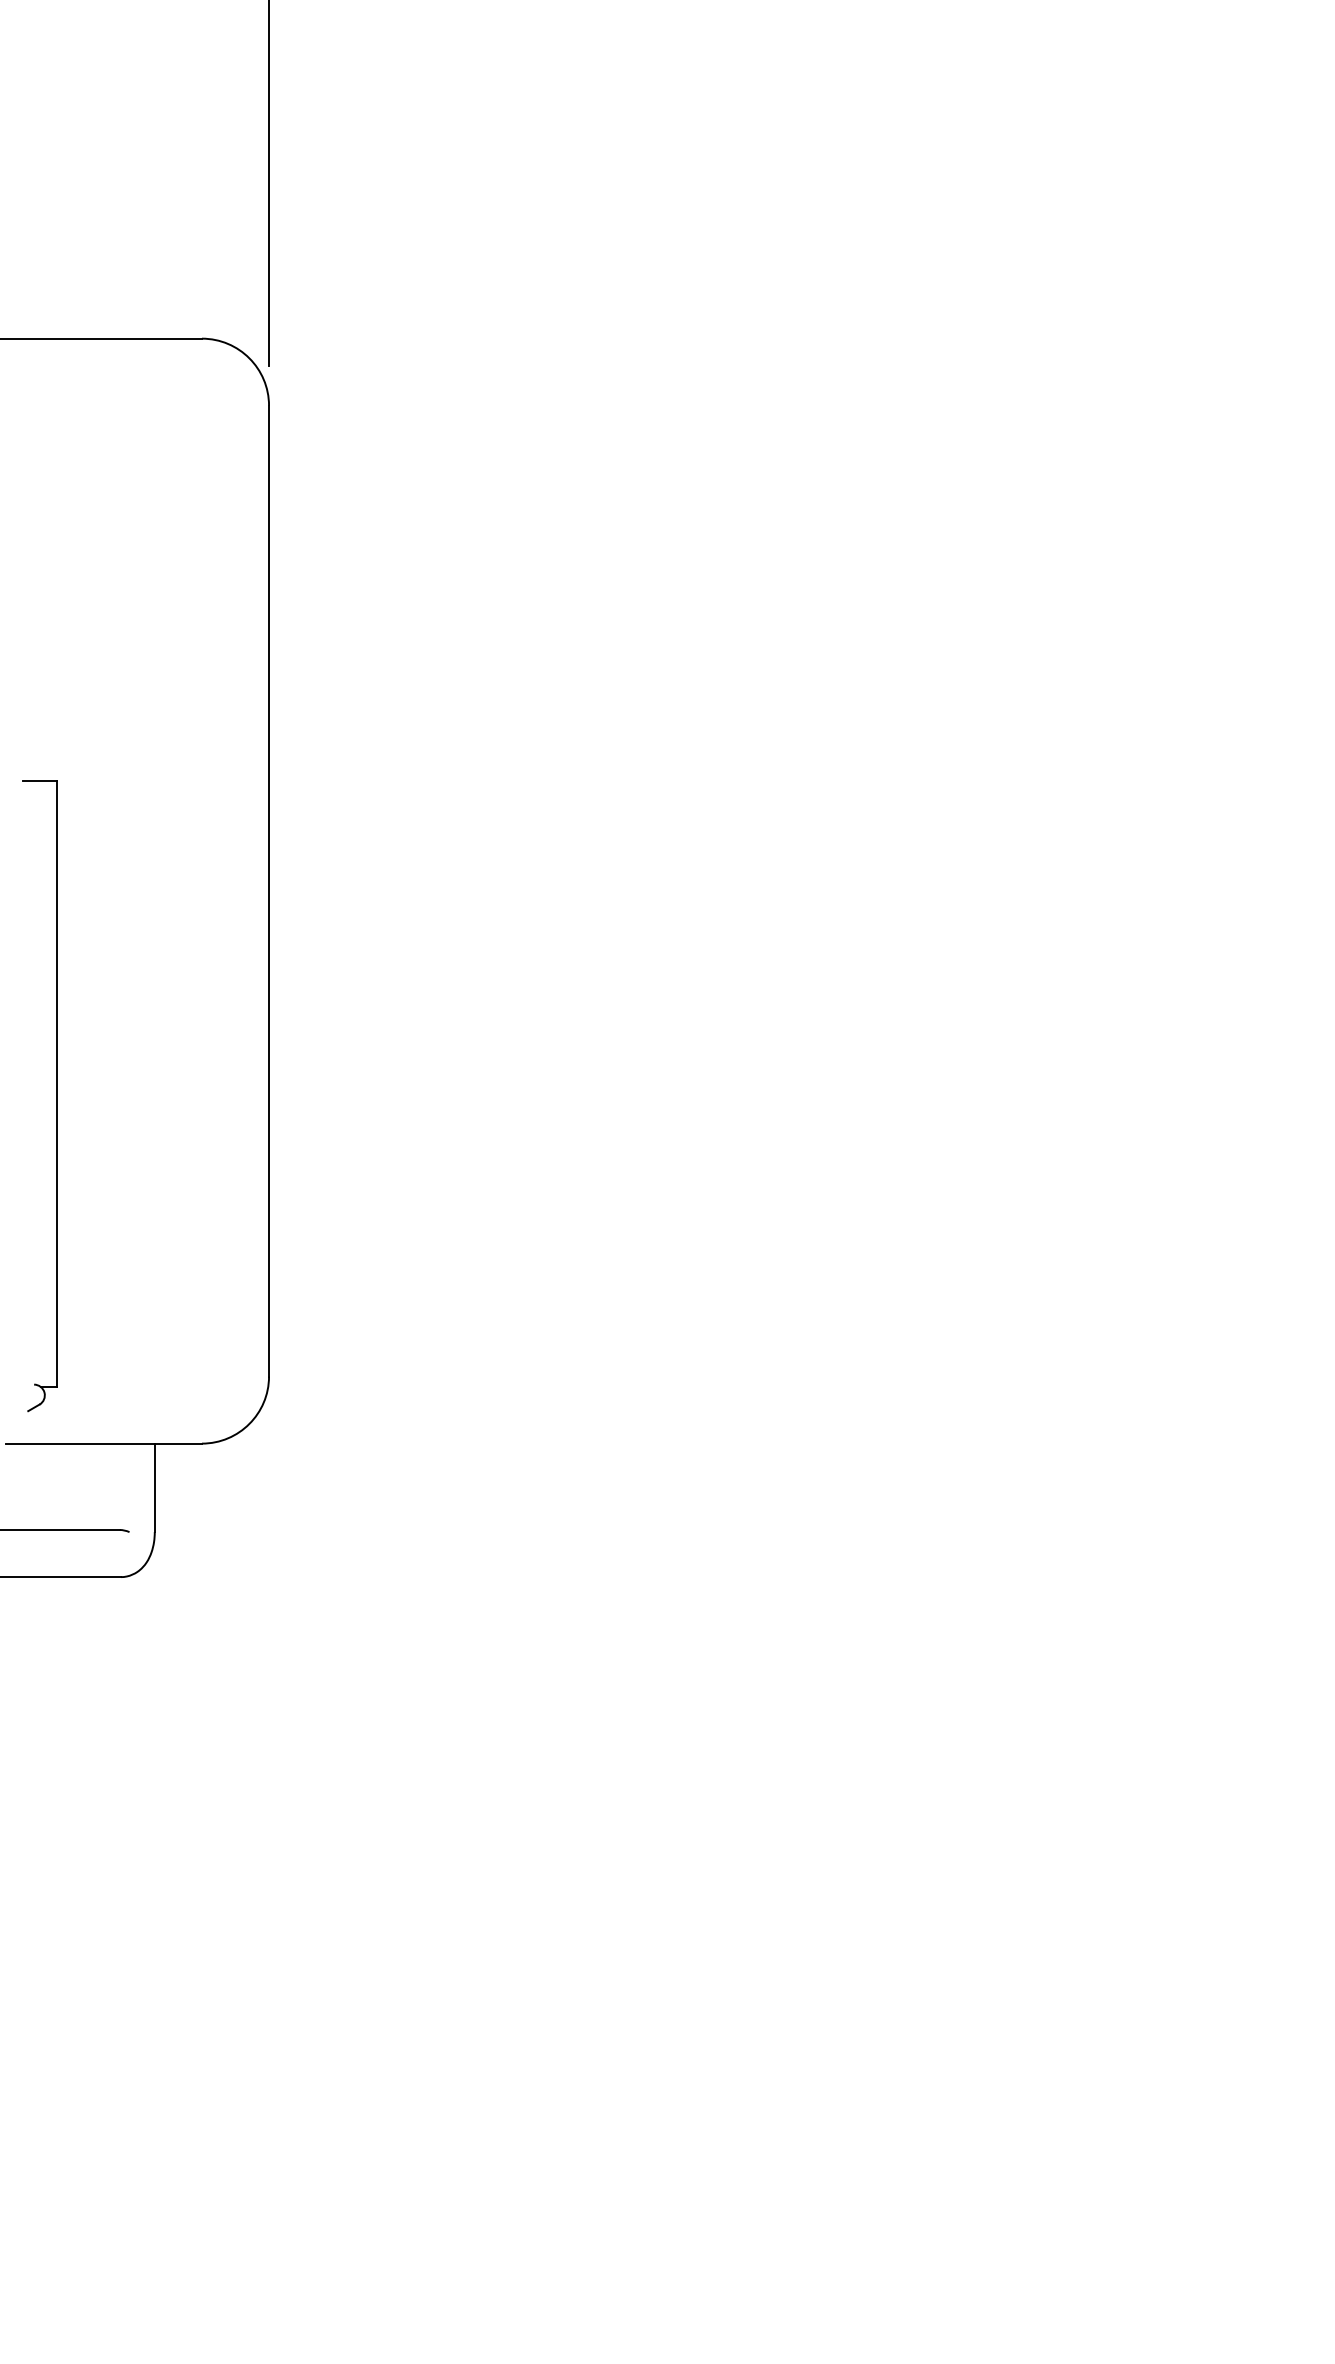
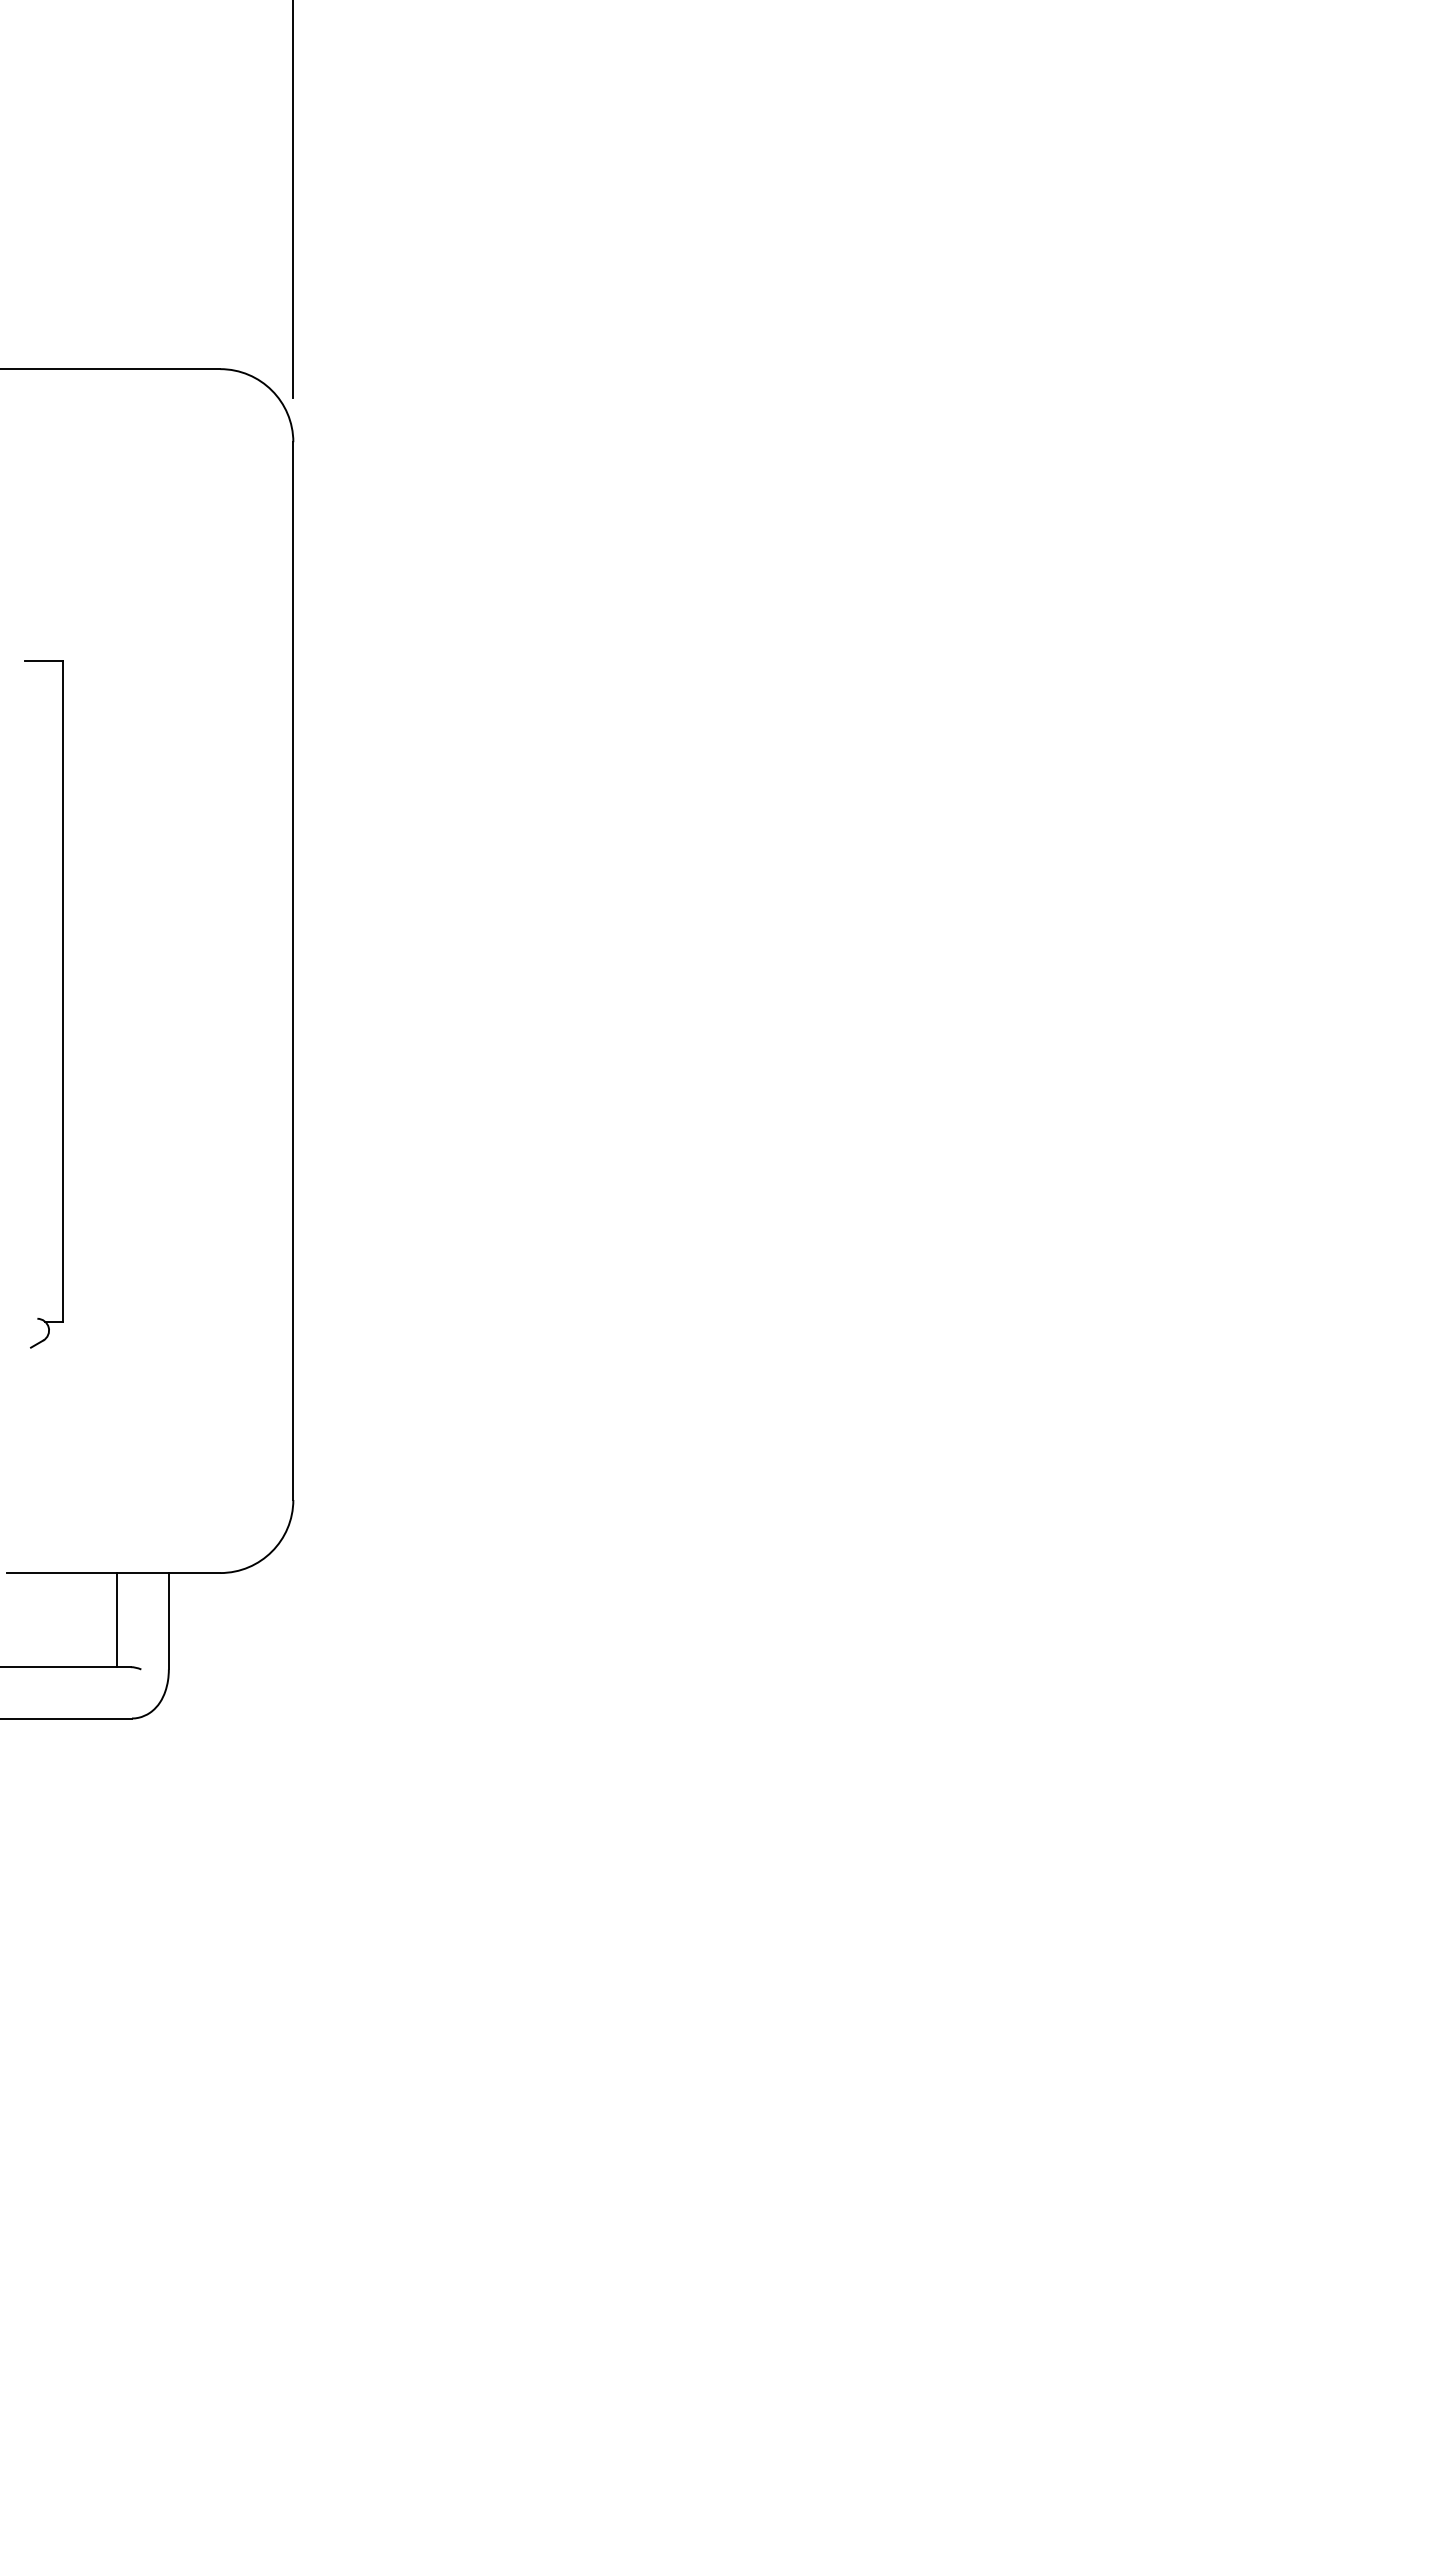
part: (57, 1096) -> (62, 1004), moved
line: (107, 1486) -> (117, 1619), added

